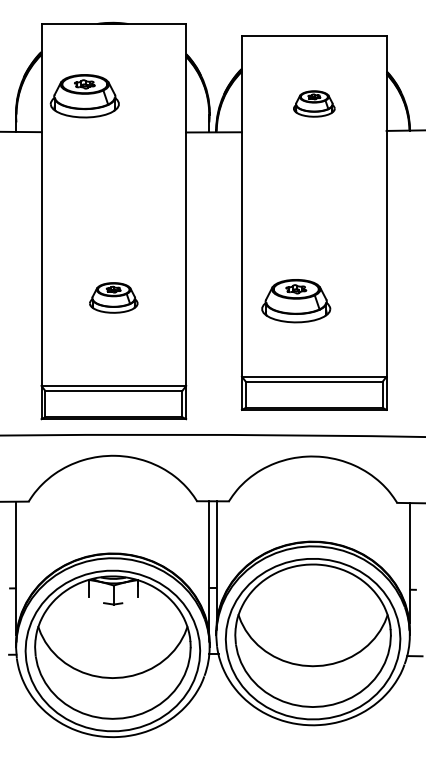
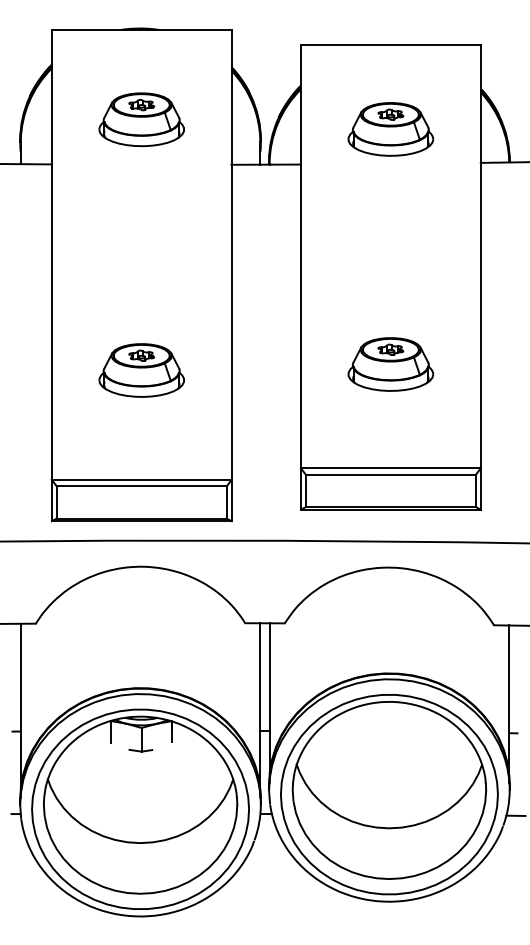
part: (84, 96) -> (141, 120), moved
part: (314, 103) -> (391, 128), size x1.67
part: (113, 297) -> (141, 369), size x1.43
part: (296, 301) -> (391, 364), moved

